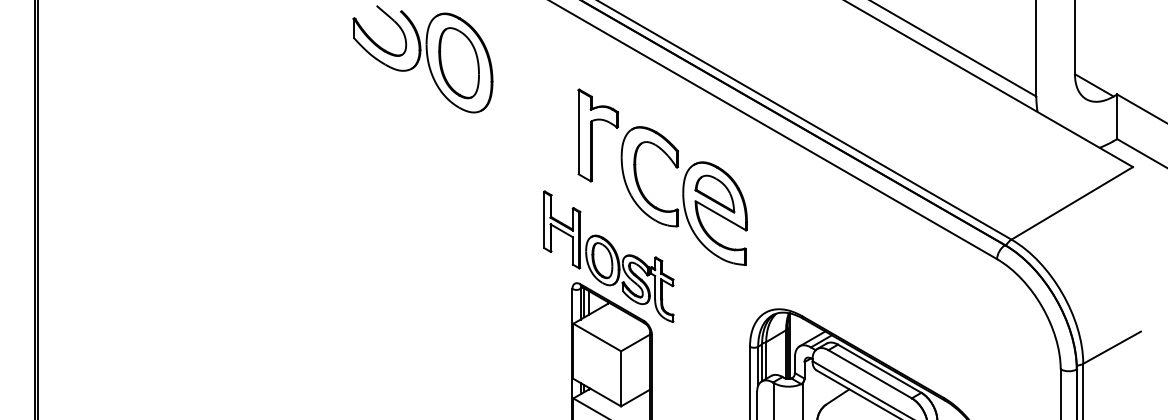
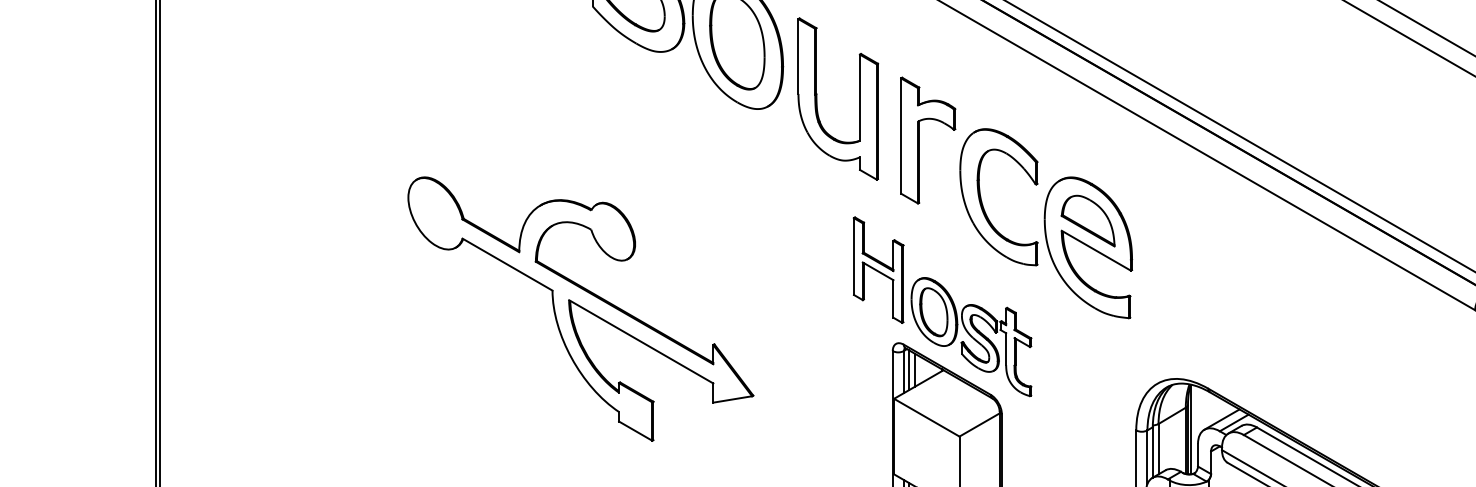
part: (517, 105) -> (817, 99), added
part: (344, 258) -> (580, 309), added

